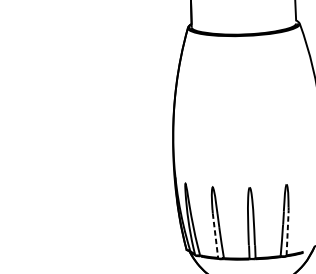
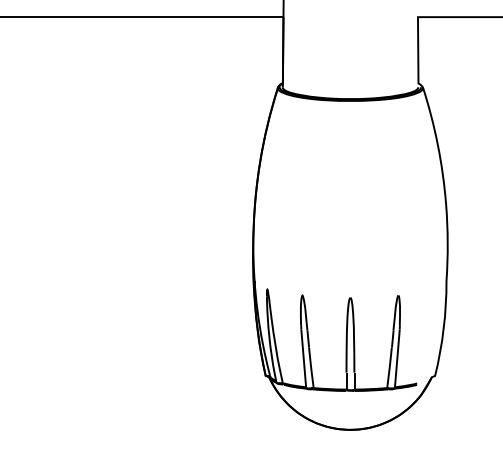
line: (287, 233) -> (397, 358), dashed -> solid
line: (215, 236) -> (303, 359), dashed -> solid

